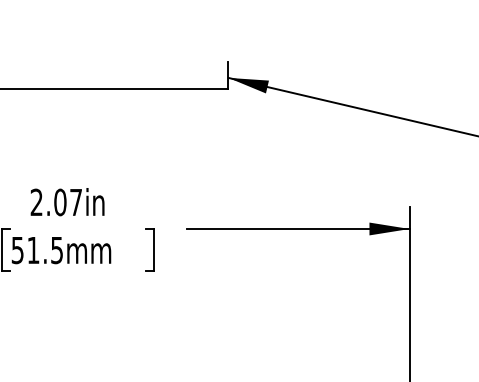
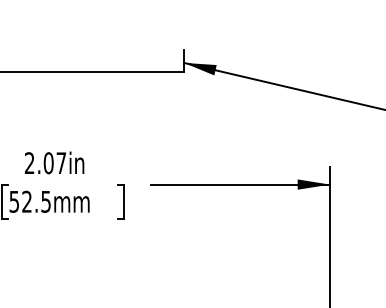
text: (33, 249) -> (27, 201), 51.5mm -> 52.5mm

